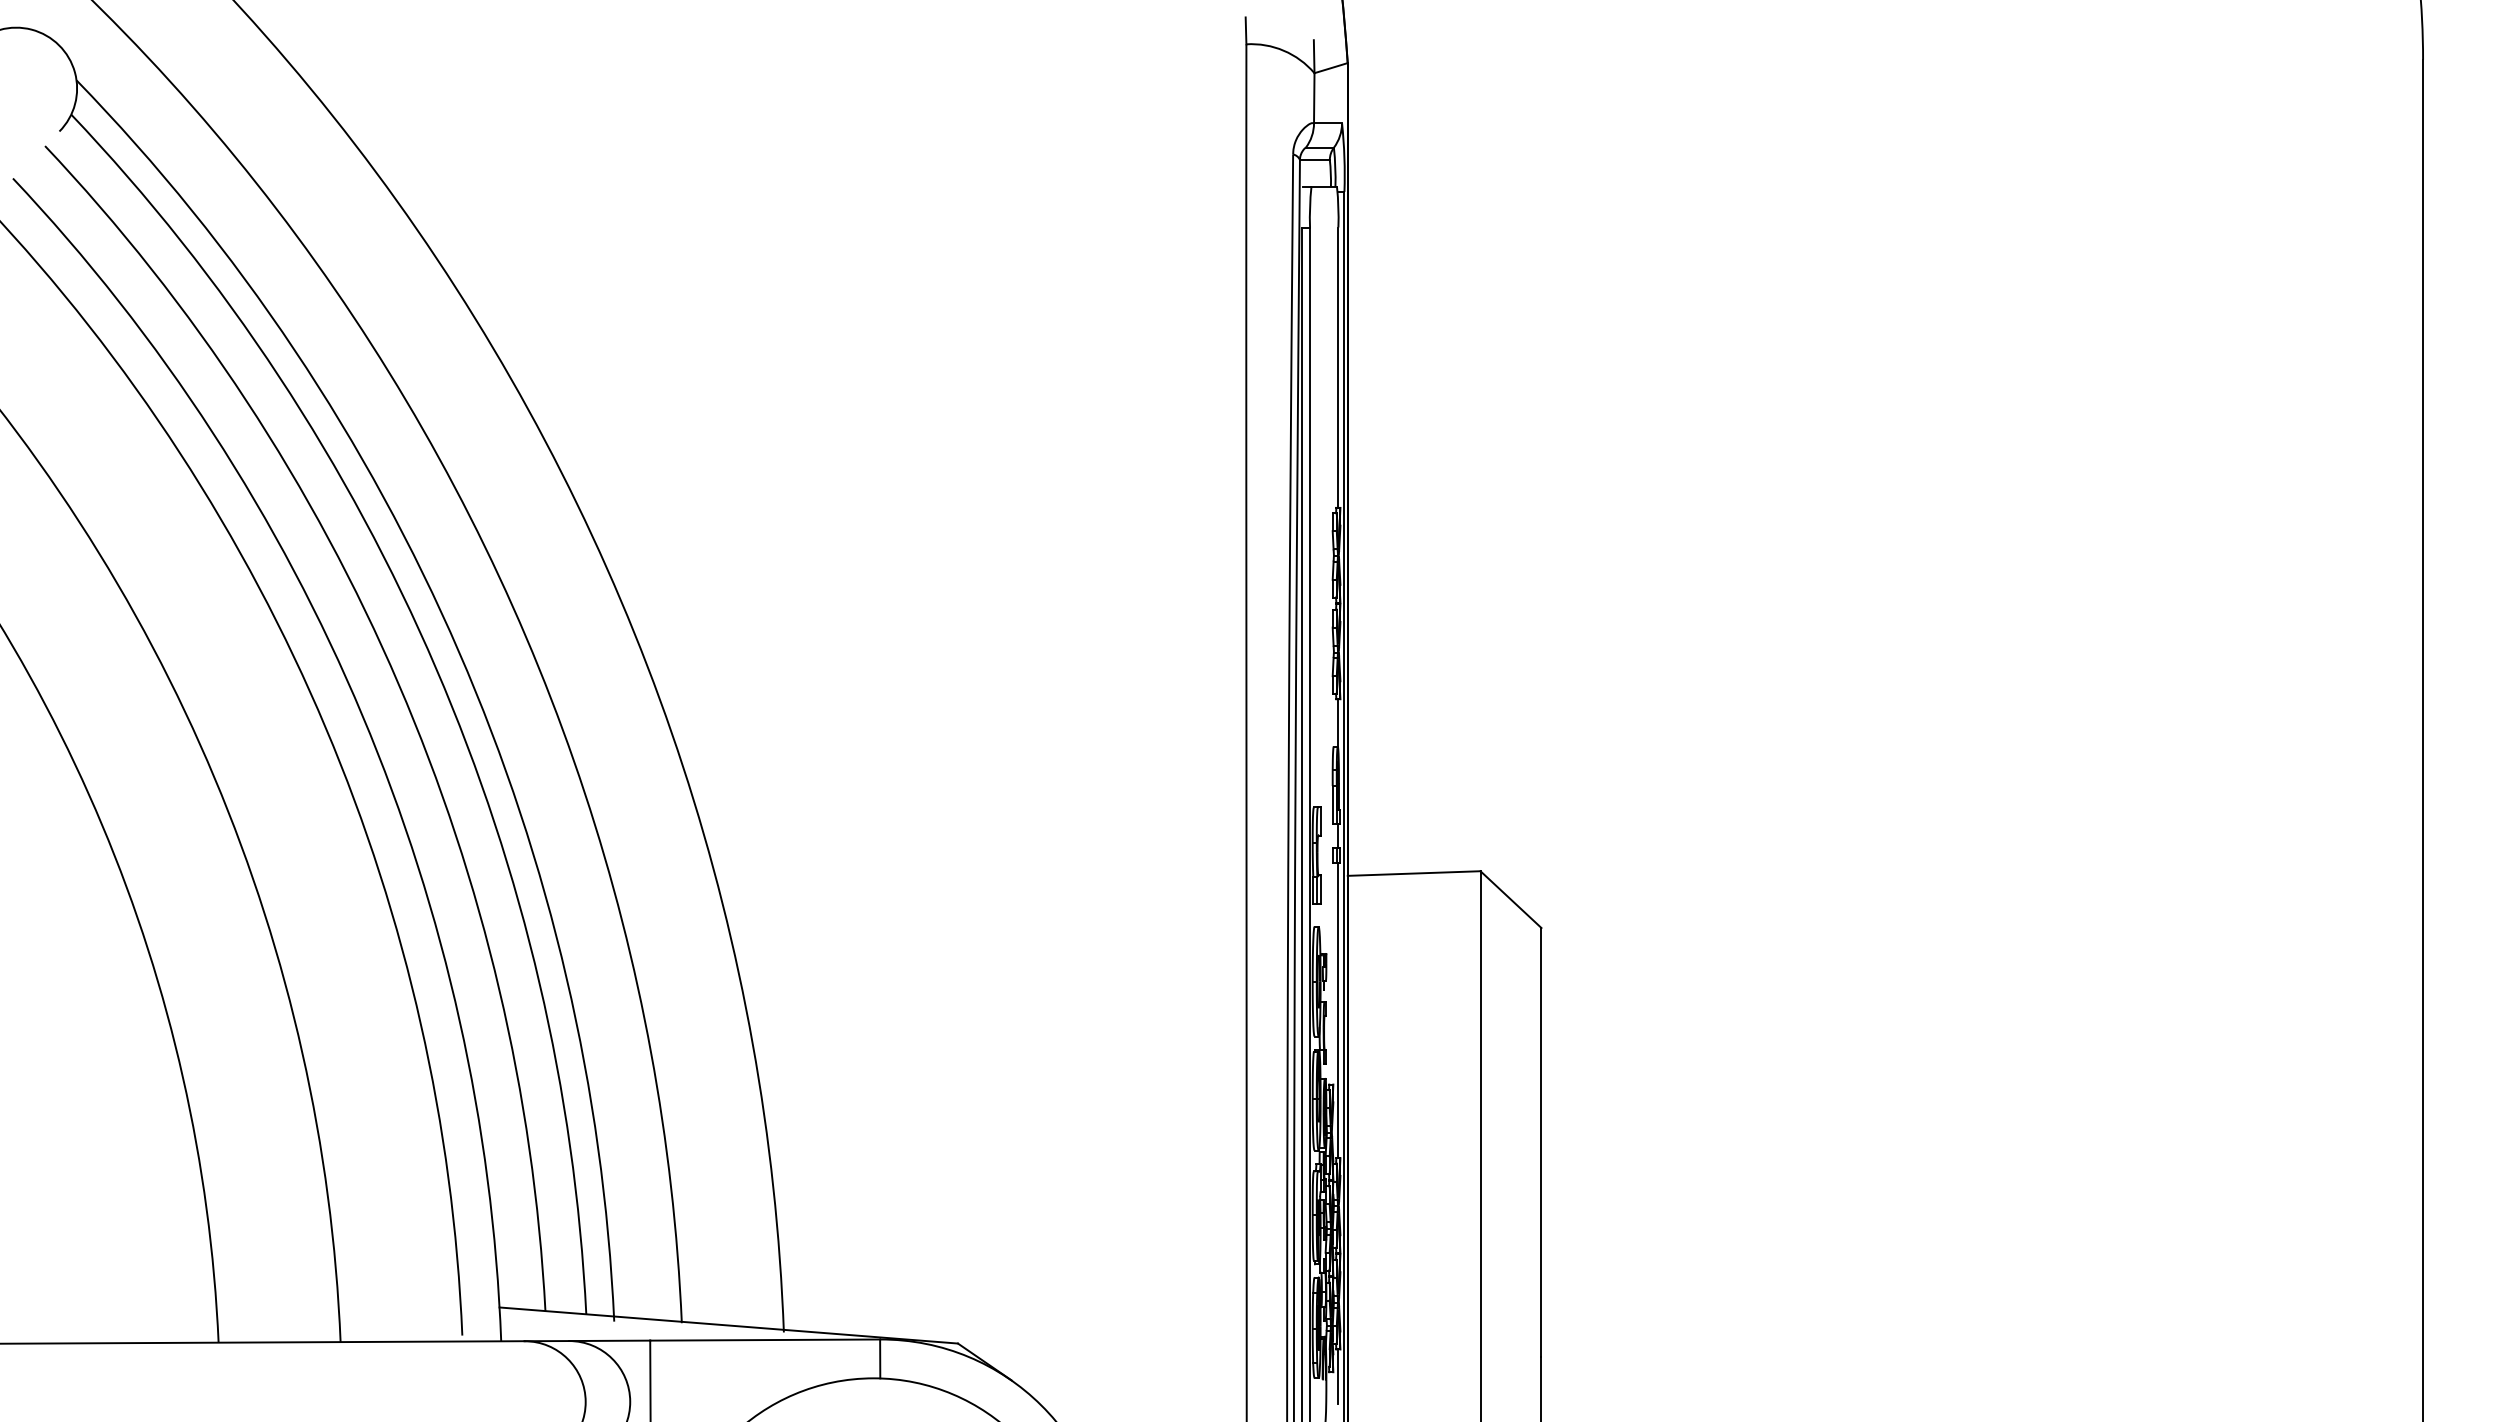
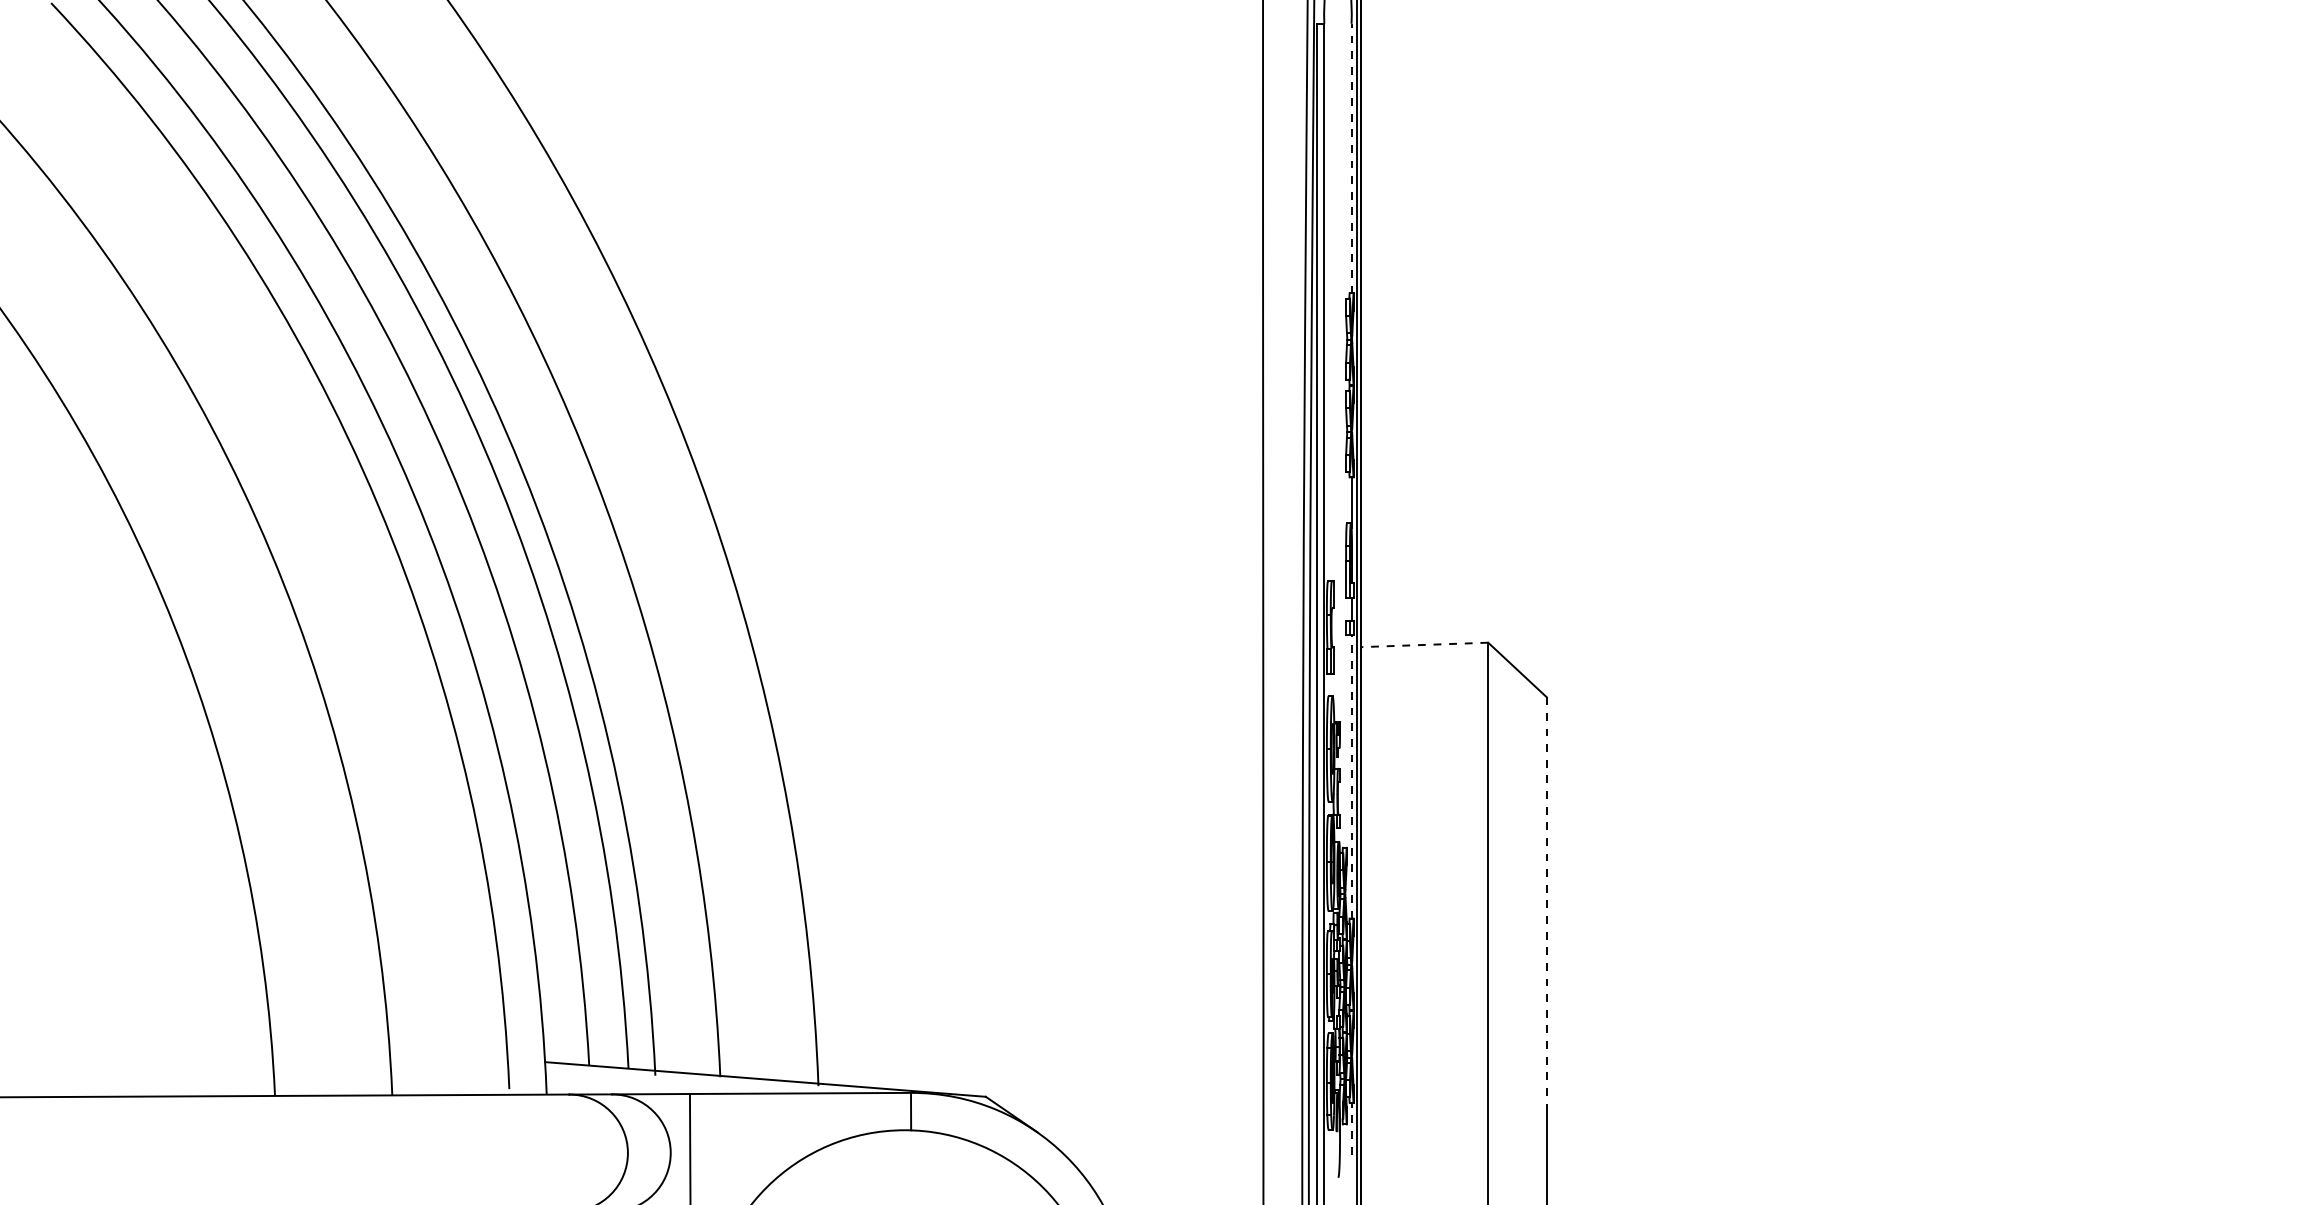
line: (1338, 367) -> (1351, 158), solid -> dashed
line: (1413, 873) -> (1423, 644), solid -> dashed
line: (1338, 1010) -> (1351, 776), solid -> dashed
line: (1541, 1142) -> (1546, 903), solid -> dashed
line: (1338, 1376) -> (1351, 1128), solid -> dashed

